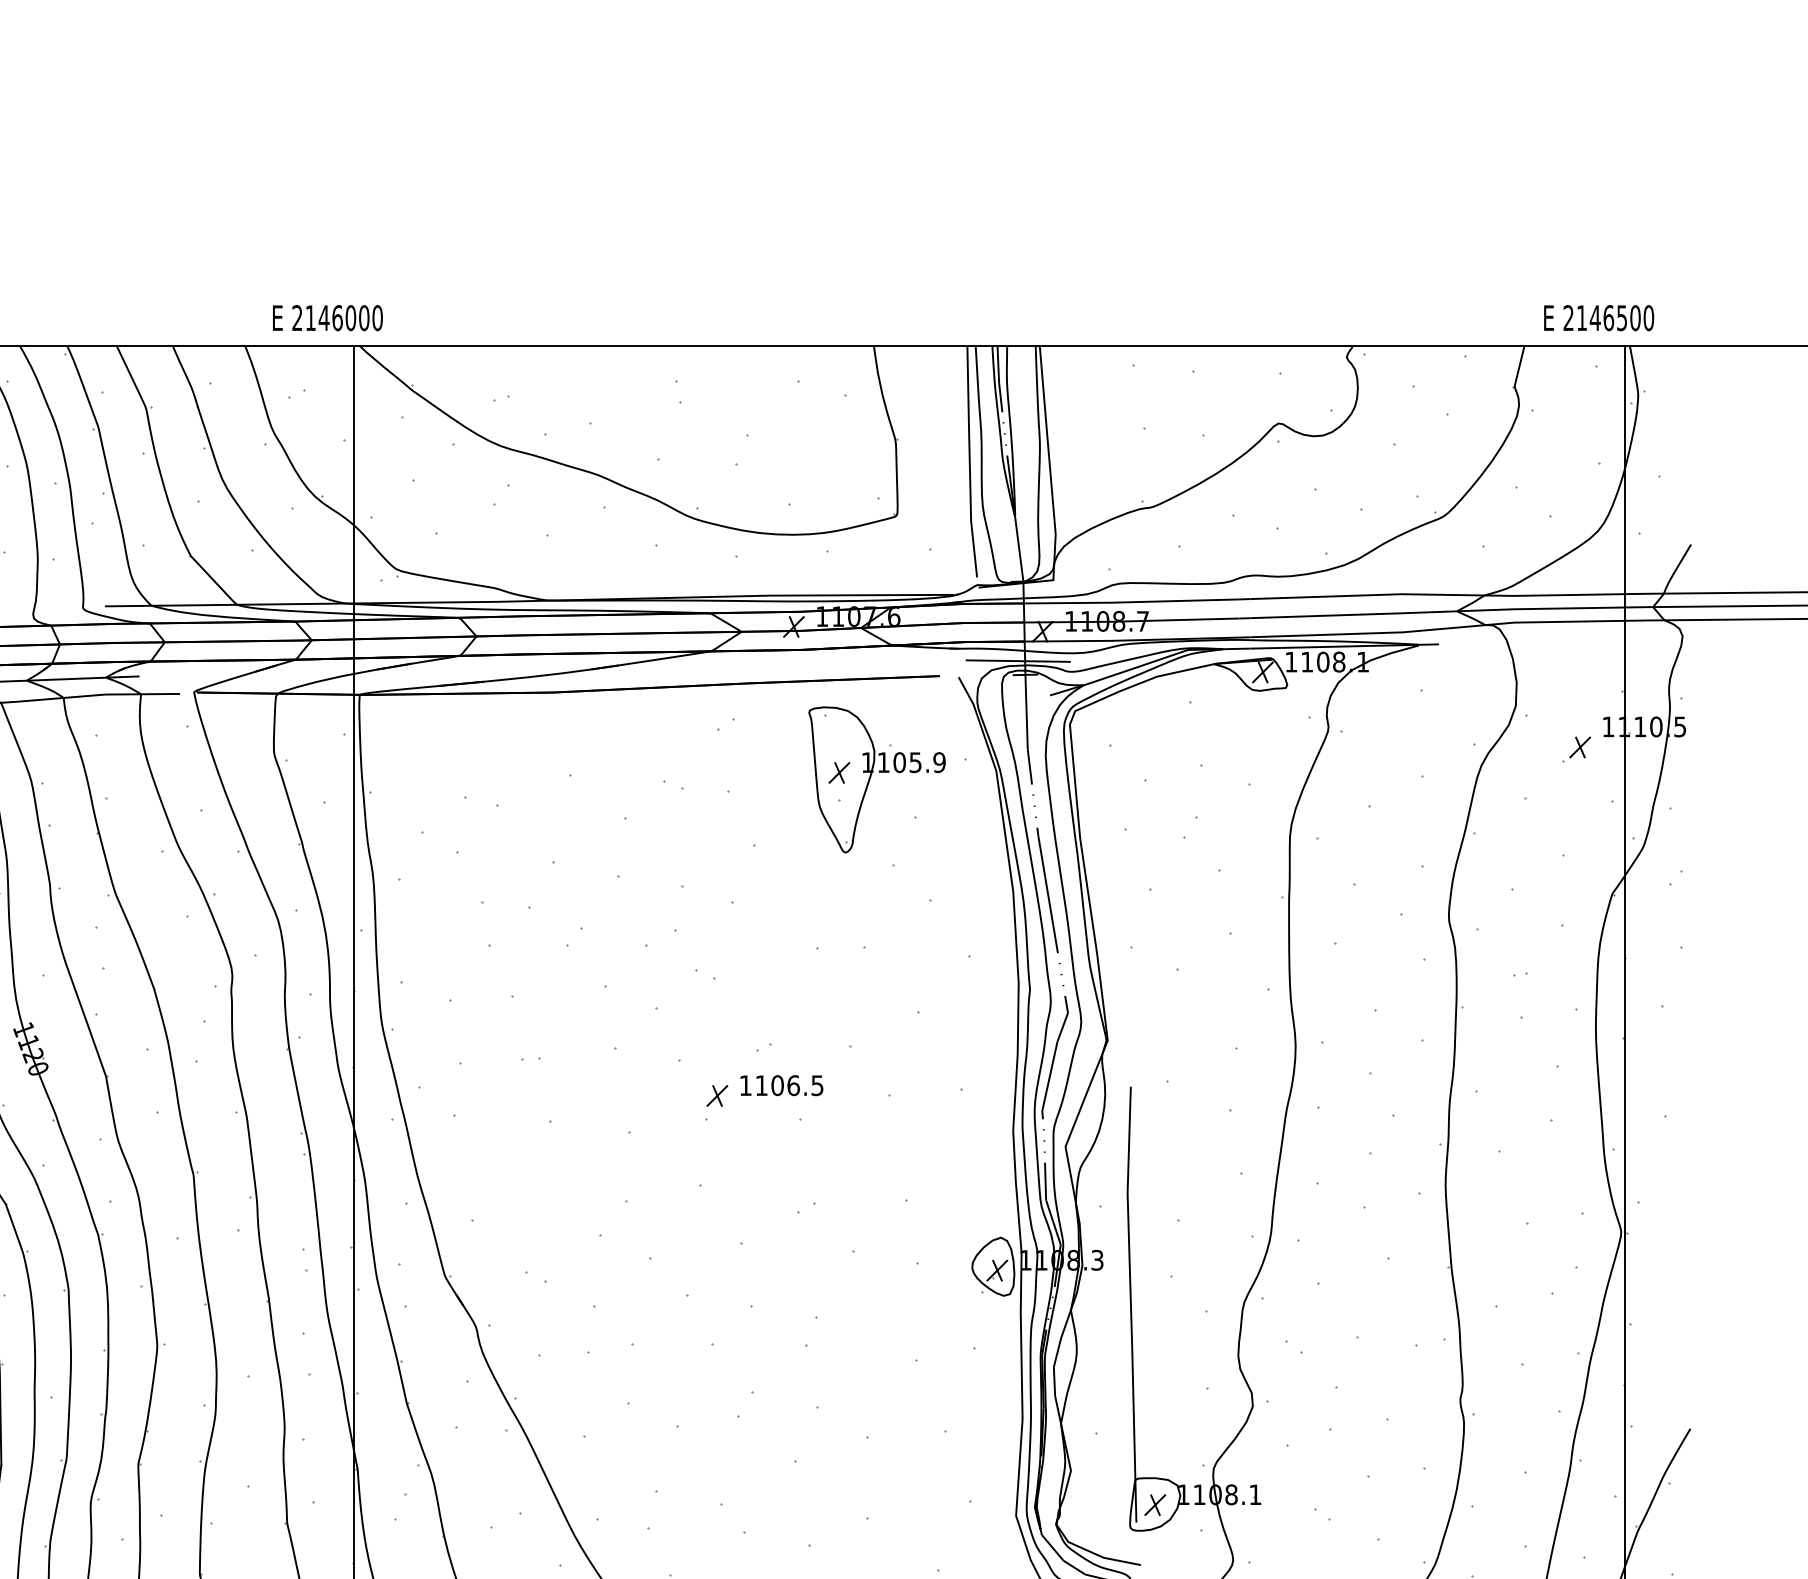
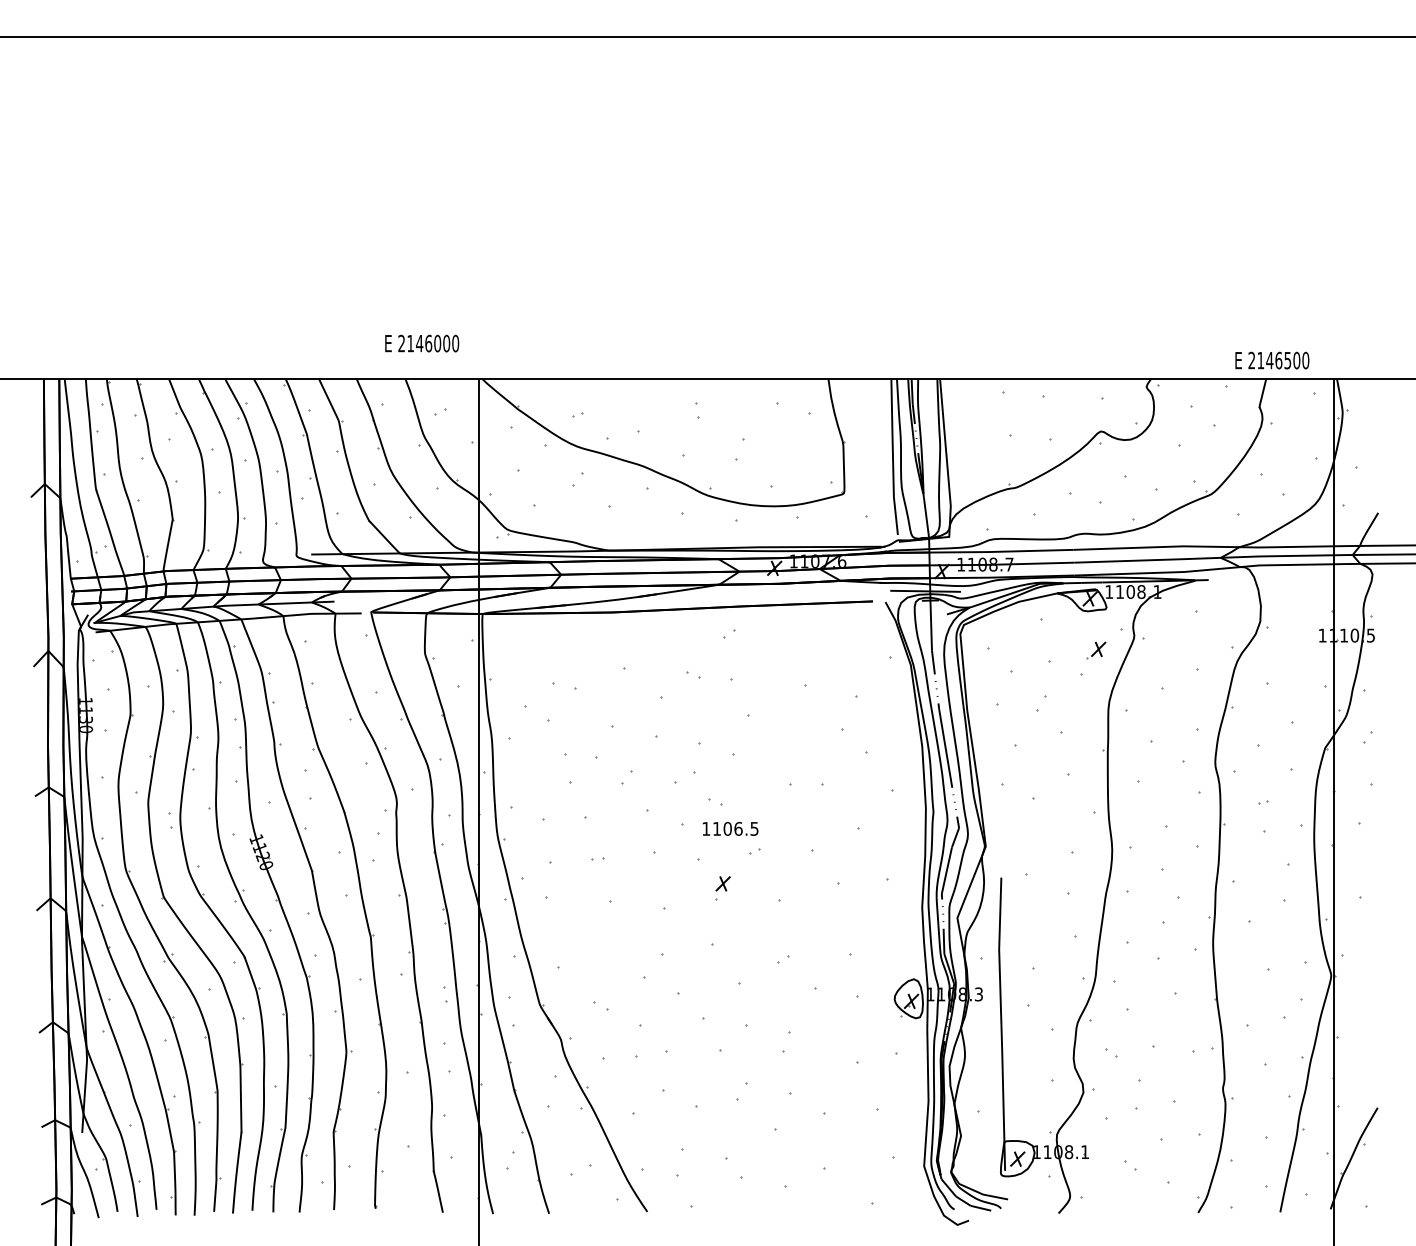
text: (328, 317) -> (422, 343), moved
text: (1599, 317) -> (1272, 360), moved
part: (1577, 749) -> (1096, 650), moved
part: (876, 778) -> (830, 670), removed
text: (781, 1085) -> (730, 828), moved

